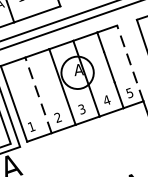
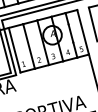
line: (130, 62) -> (83, 31), dashed -> solid
line: (37, 93) -> (28, 45), dashed -> solid

